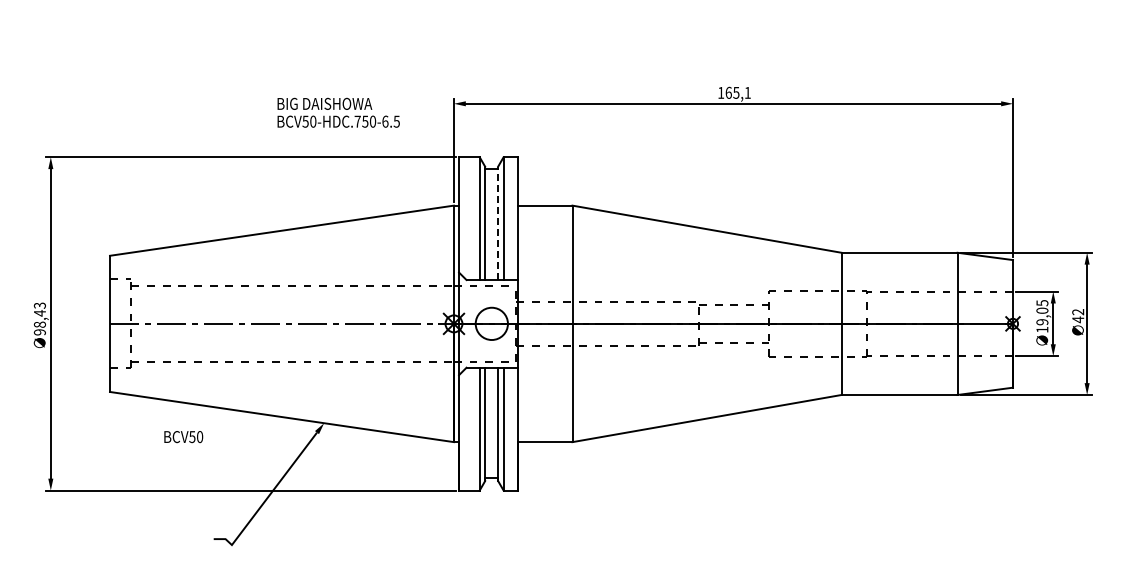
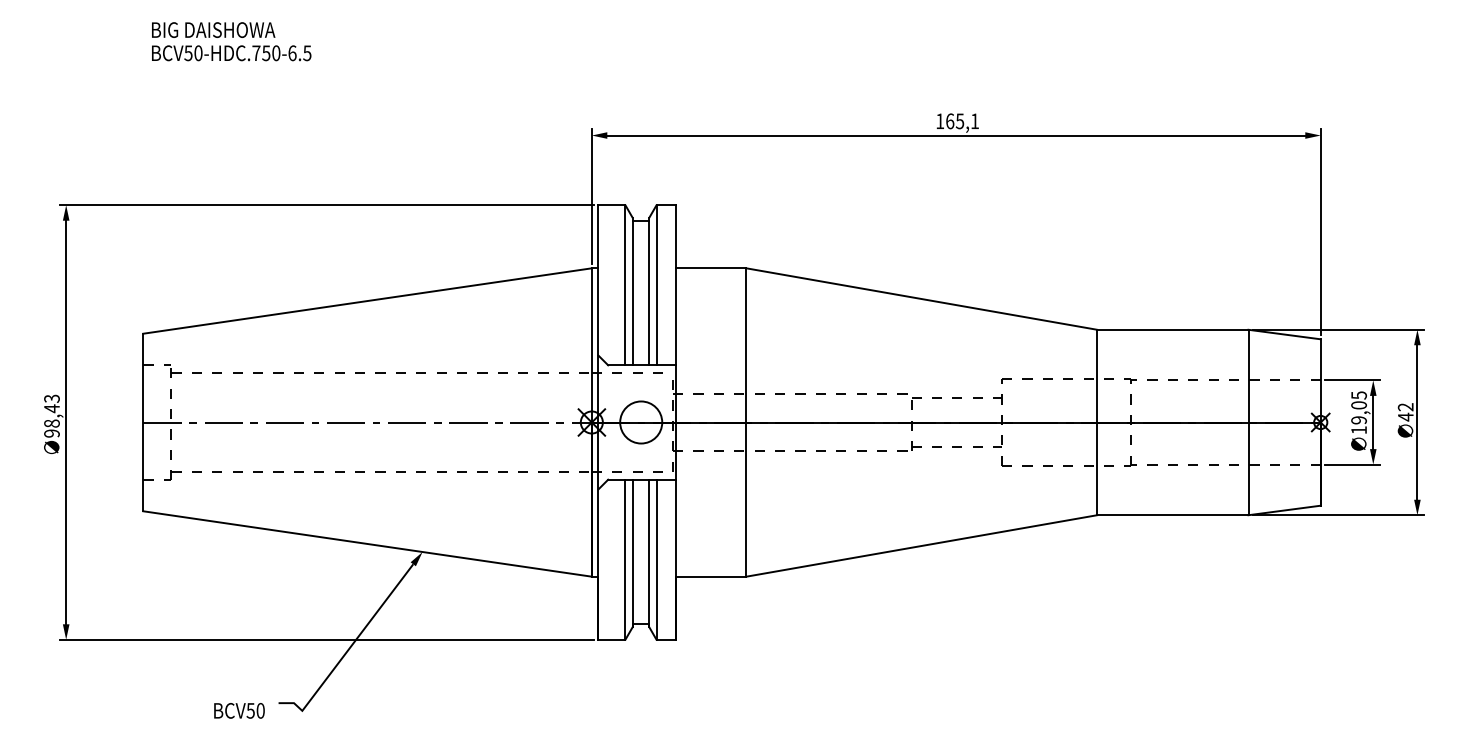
text: (338, 112) -> (231, 41), moved
line: (498, 223) -> (649, 291), dashed -> solid
text: (183, 437) -> (239, 711), moved

